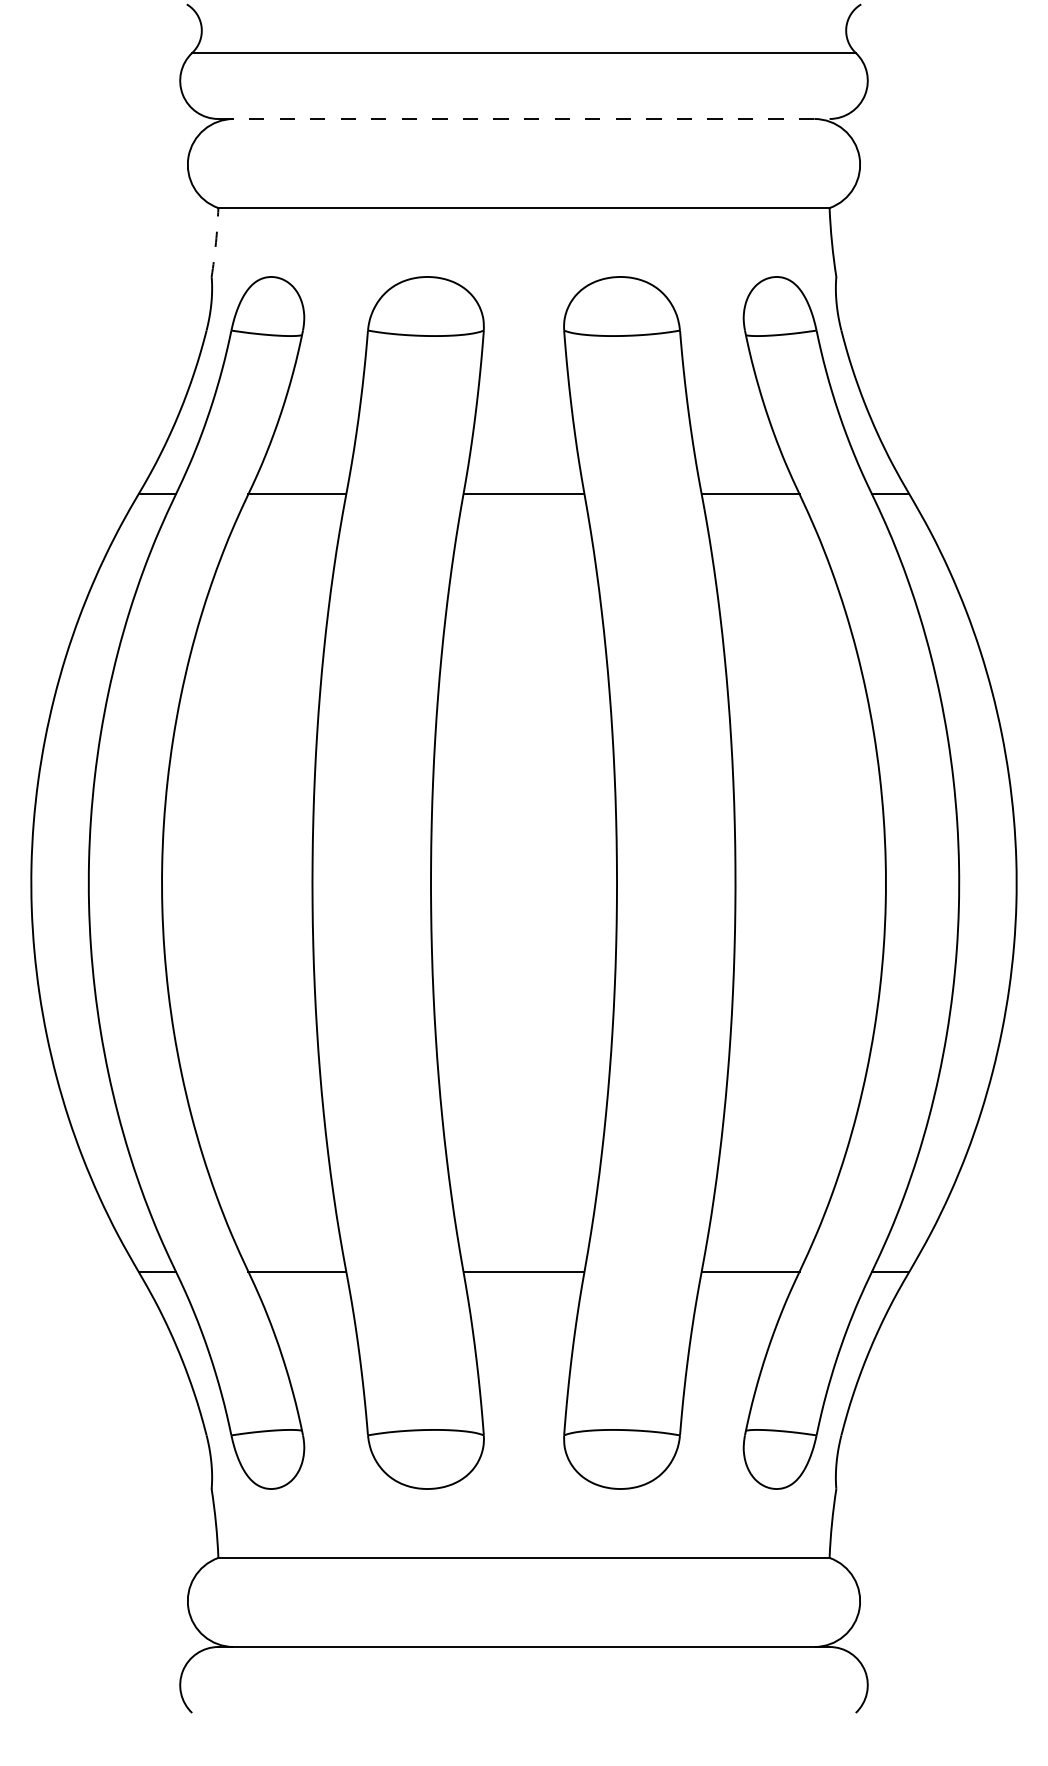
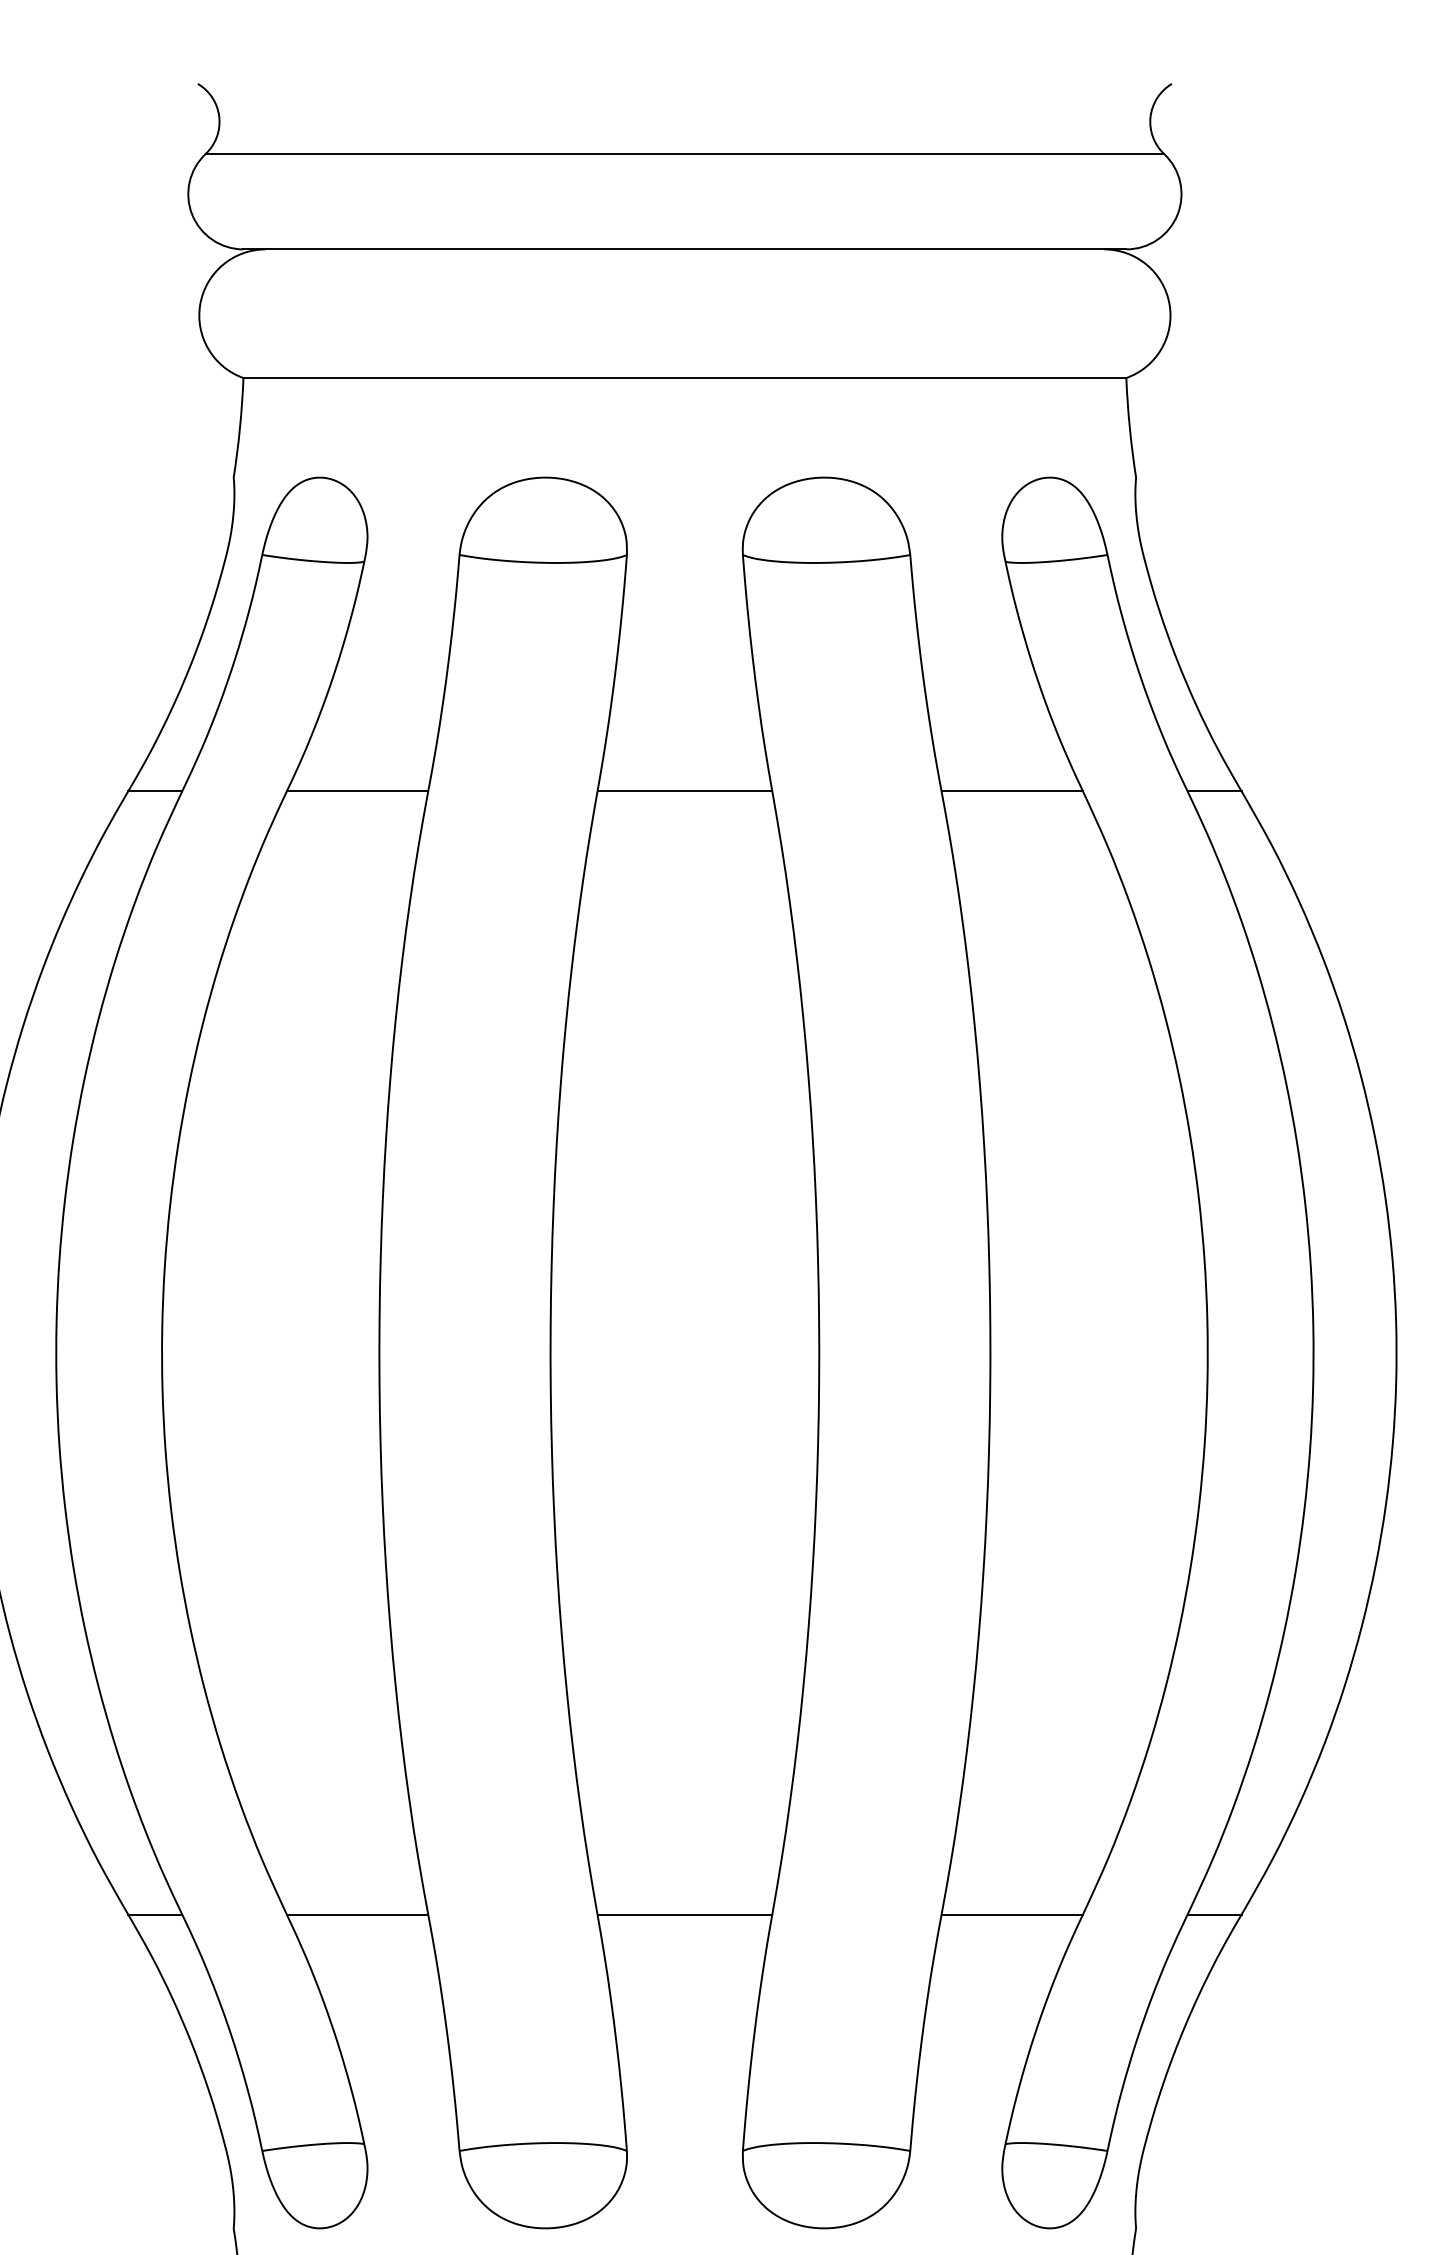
line: (524, 119) -> (685, 250), dashed -> solid
arc: (215, 242) -> (239, 427), dashed -> solid

